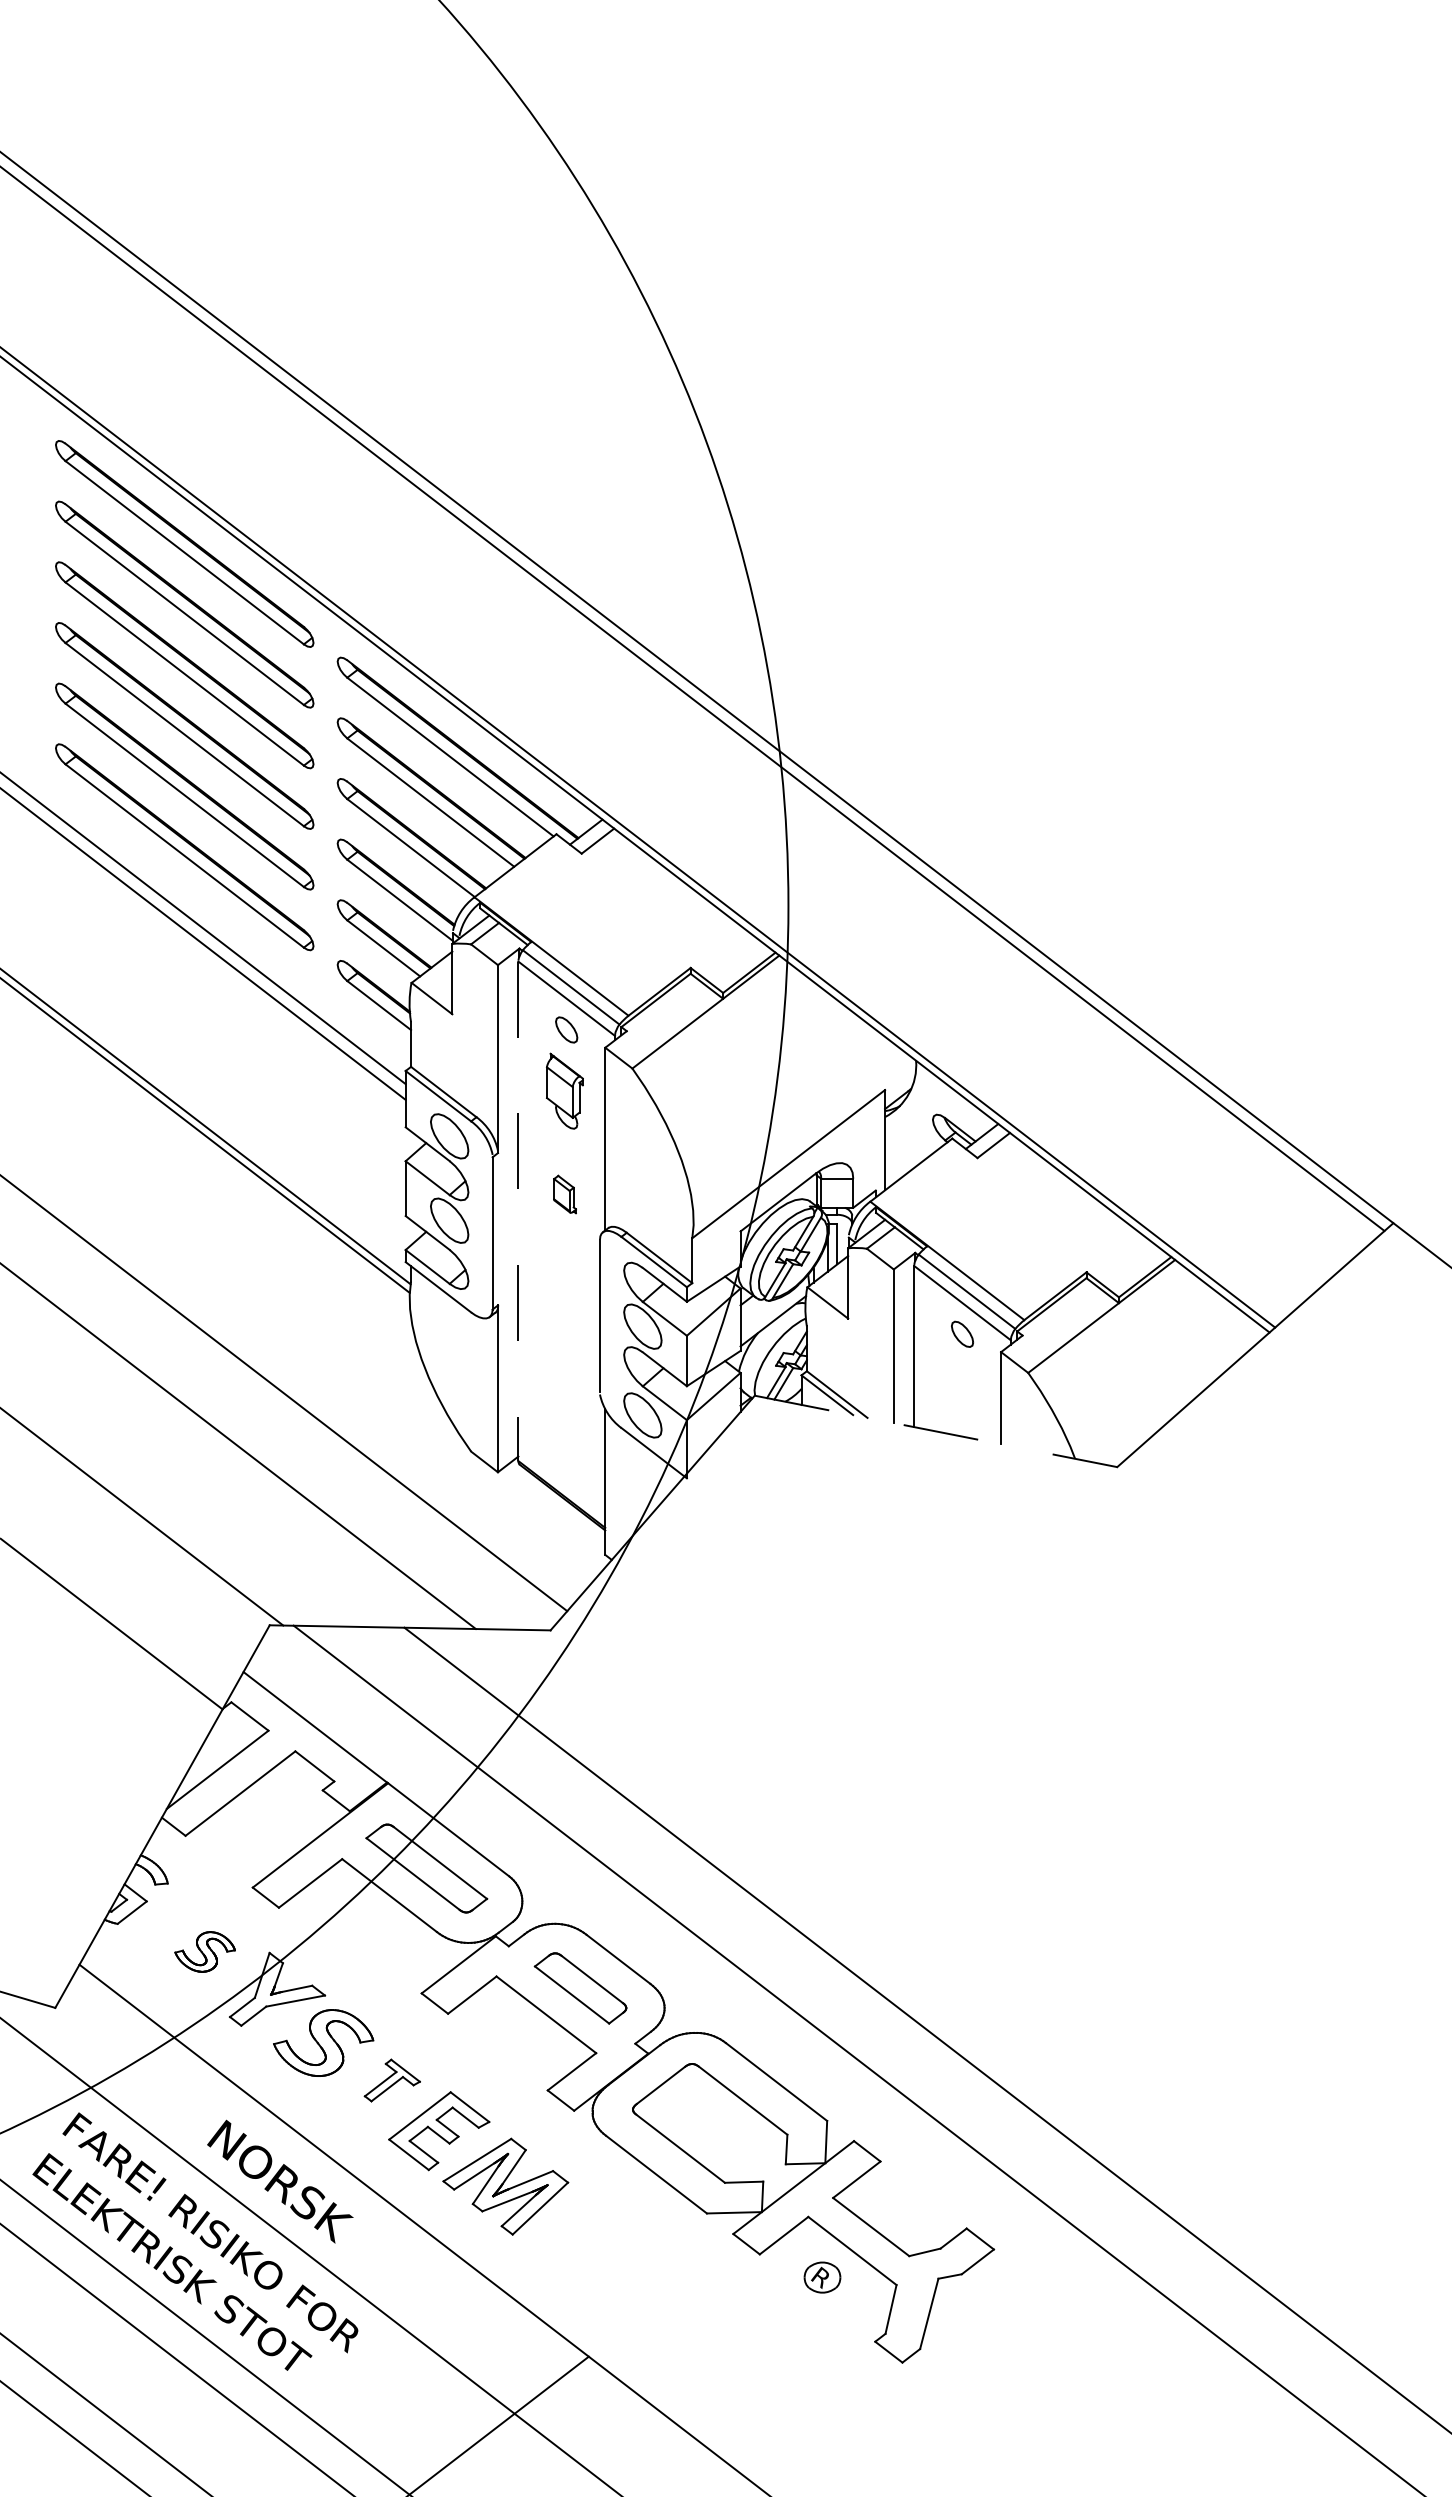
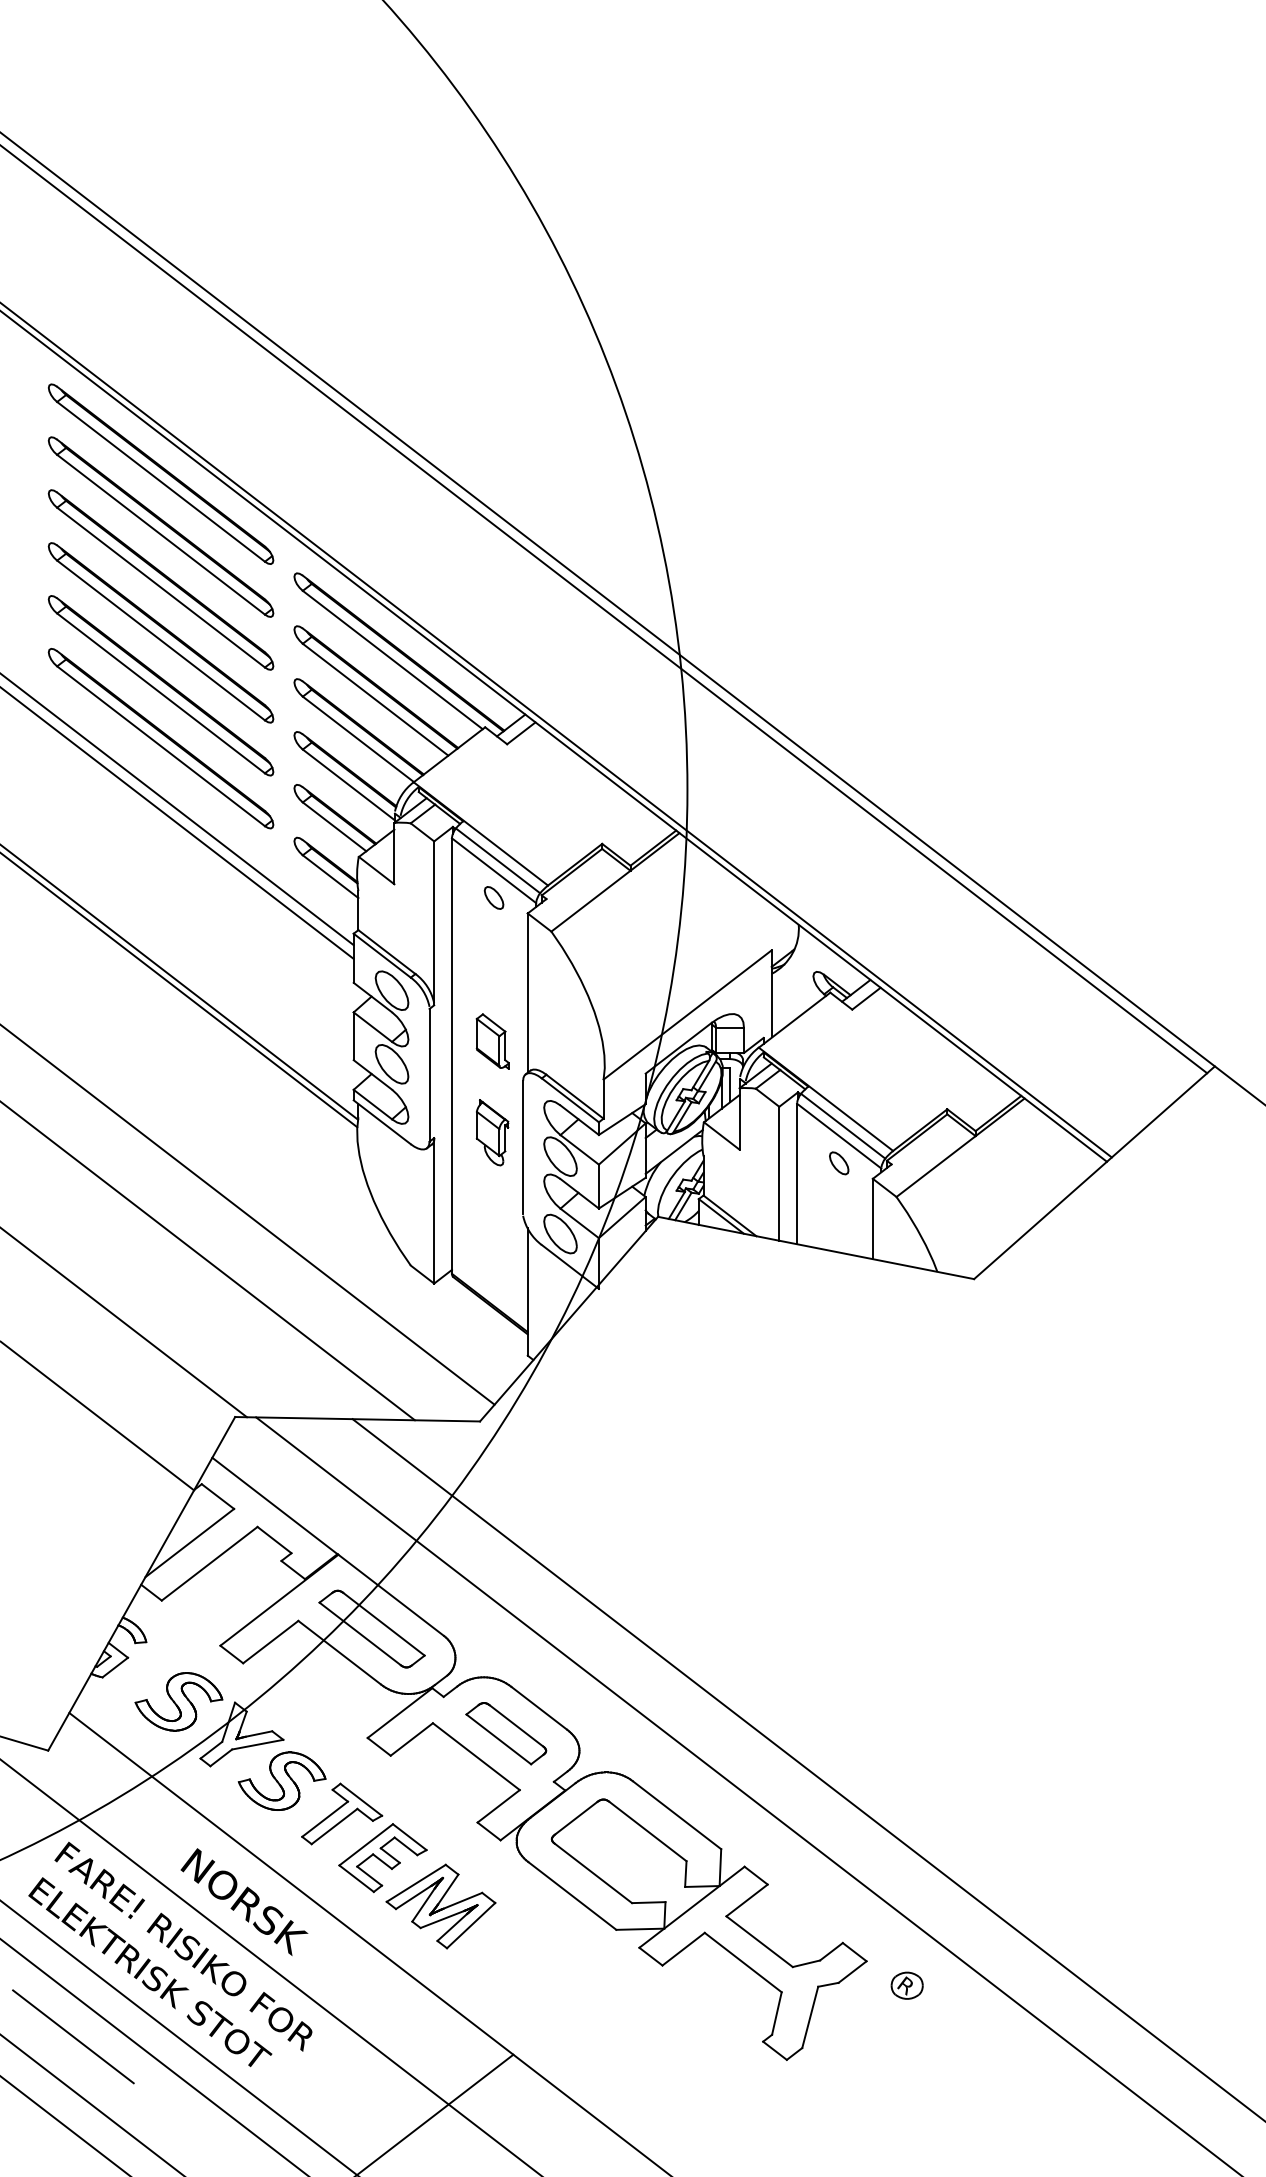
part: (564, 1090) -> (492, 1132), moved
part: (564, 1194) -> (492, 1041), size x1.67
line: (518, 1211) -> (452, 1056), dashed -> solid
line: (936, 1431) -> (816, 1248), dashed -> solid
part: (204, 1951) -> (178, 1701), size x1.67
part: (392, 2080) -> (342, 1813), size x1.67
part: (822, 2277) -> (907, 1985), moved
line: (84, 2335) -> (73, 2036), added

